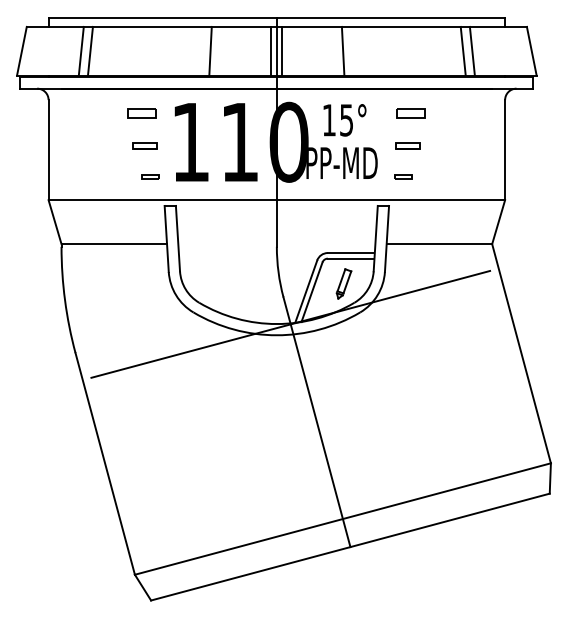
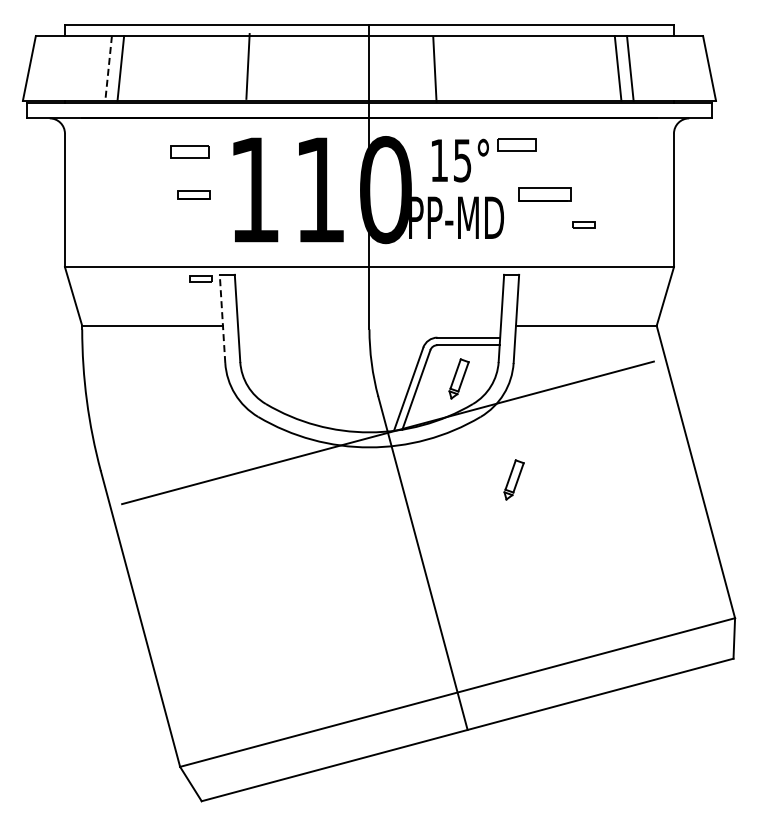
line: (81, 51) -> (108, 68), solid -> dashed
line: (210, 51) -> (247, 66), moved
line: (270, 51) -> (361, 68), removed
line: (282, 51) -> (376, 68), removed
line: (342, 51) -> (434, 69), moved
part: (411, 113) -> (516, 144), moved
part: (408, 145) -> (544, 194), size x1.6
part: (150, 176) -> (200, 278), moved
part: (402, 176) -> (583, 224), moved
line: (166, 238) -> (222, 318), solid -> dashed
part: (384, 359) -> (513, 479), added

